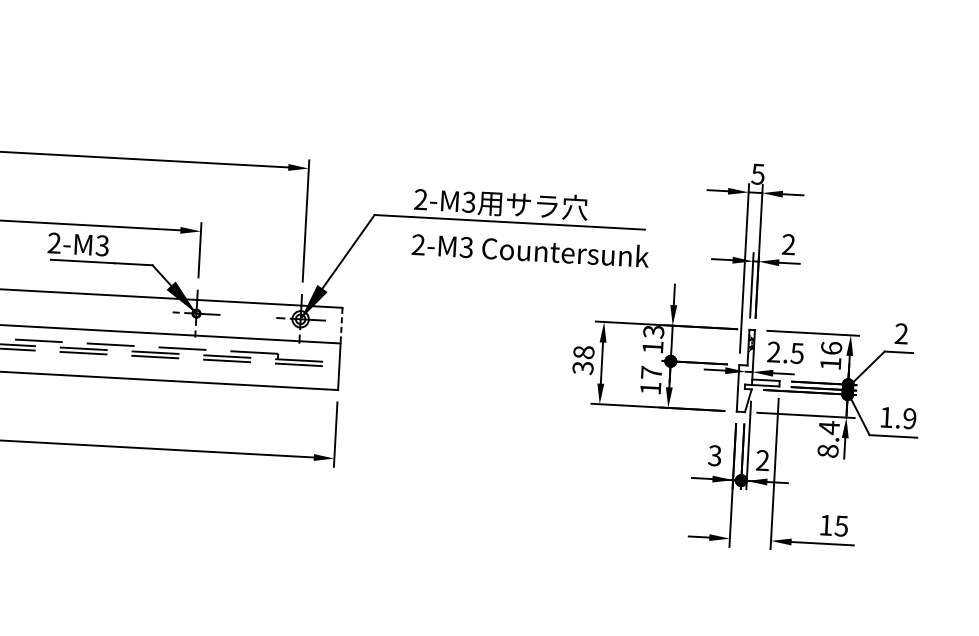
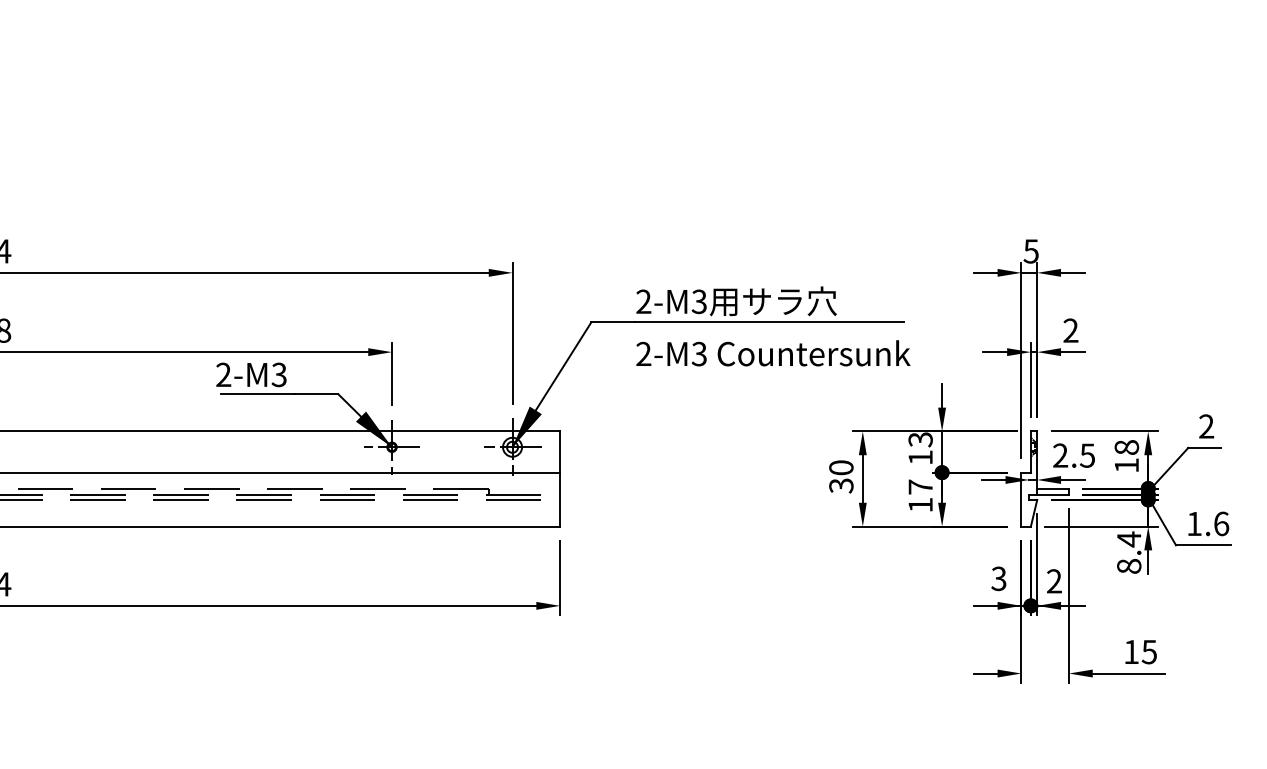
line: (341, 326) -> (560, 452), dashed -> solid
text: (831, 348) -> (1126, 447), 16 -> 18
text: (584, 352) -> (841, 467), 38 -> 30
text: (909, 418) -> (1221, 523), 1.9 -> 1.6

